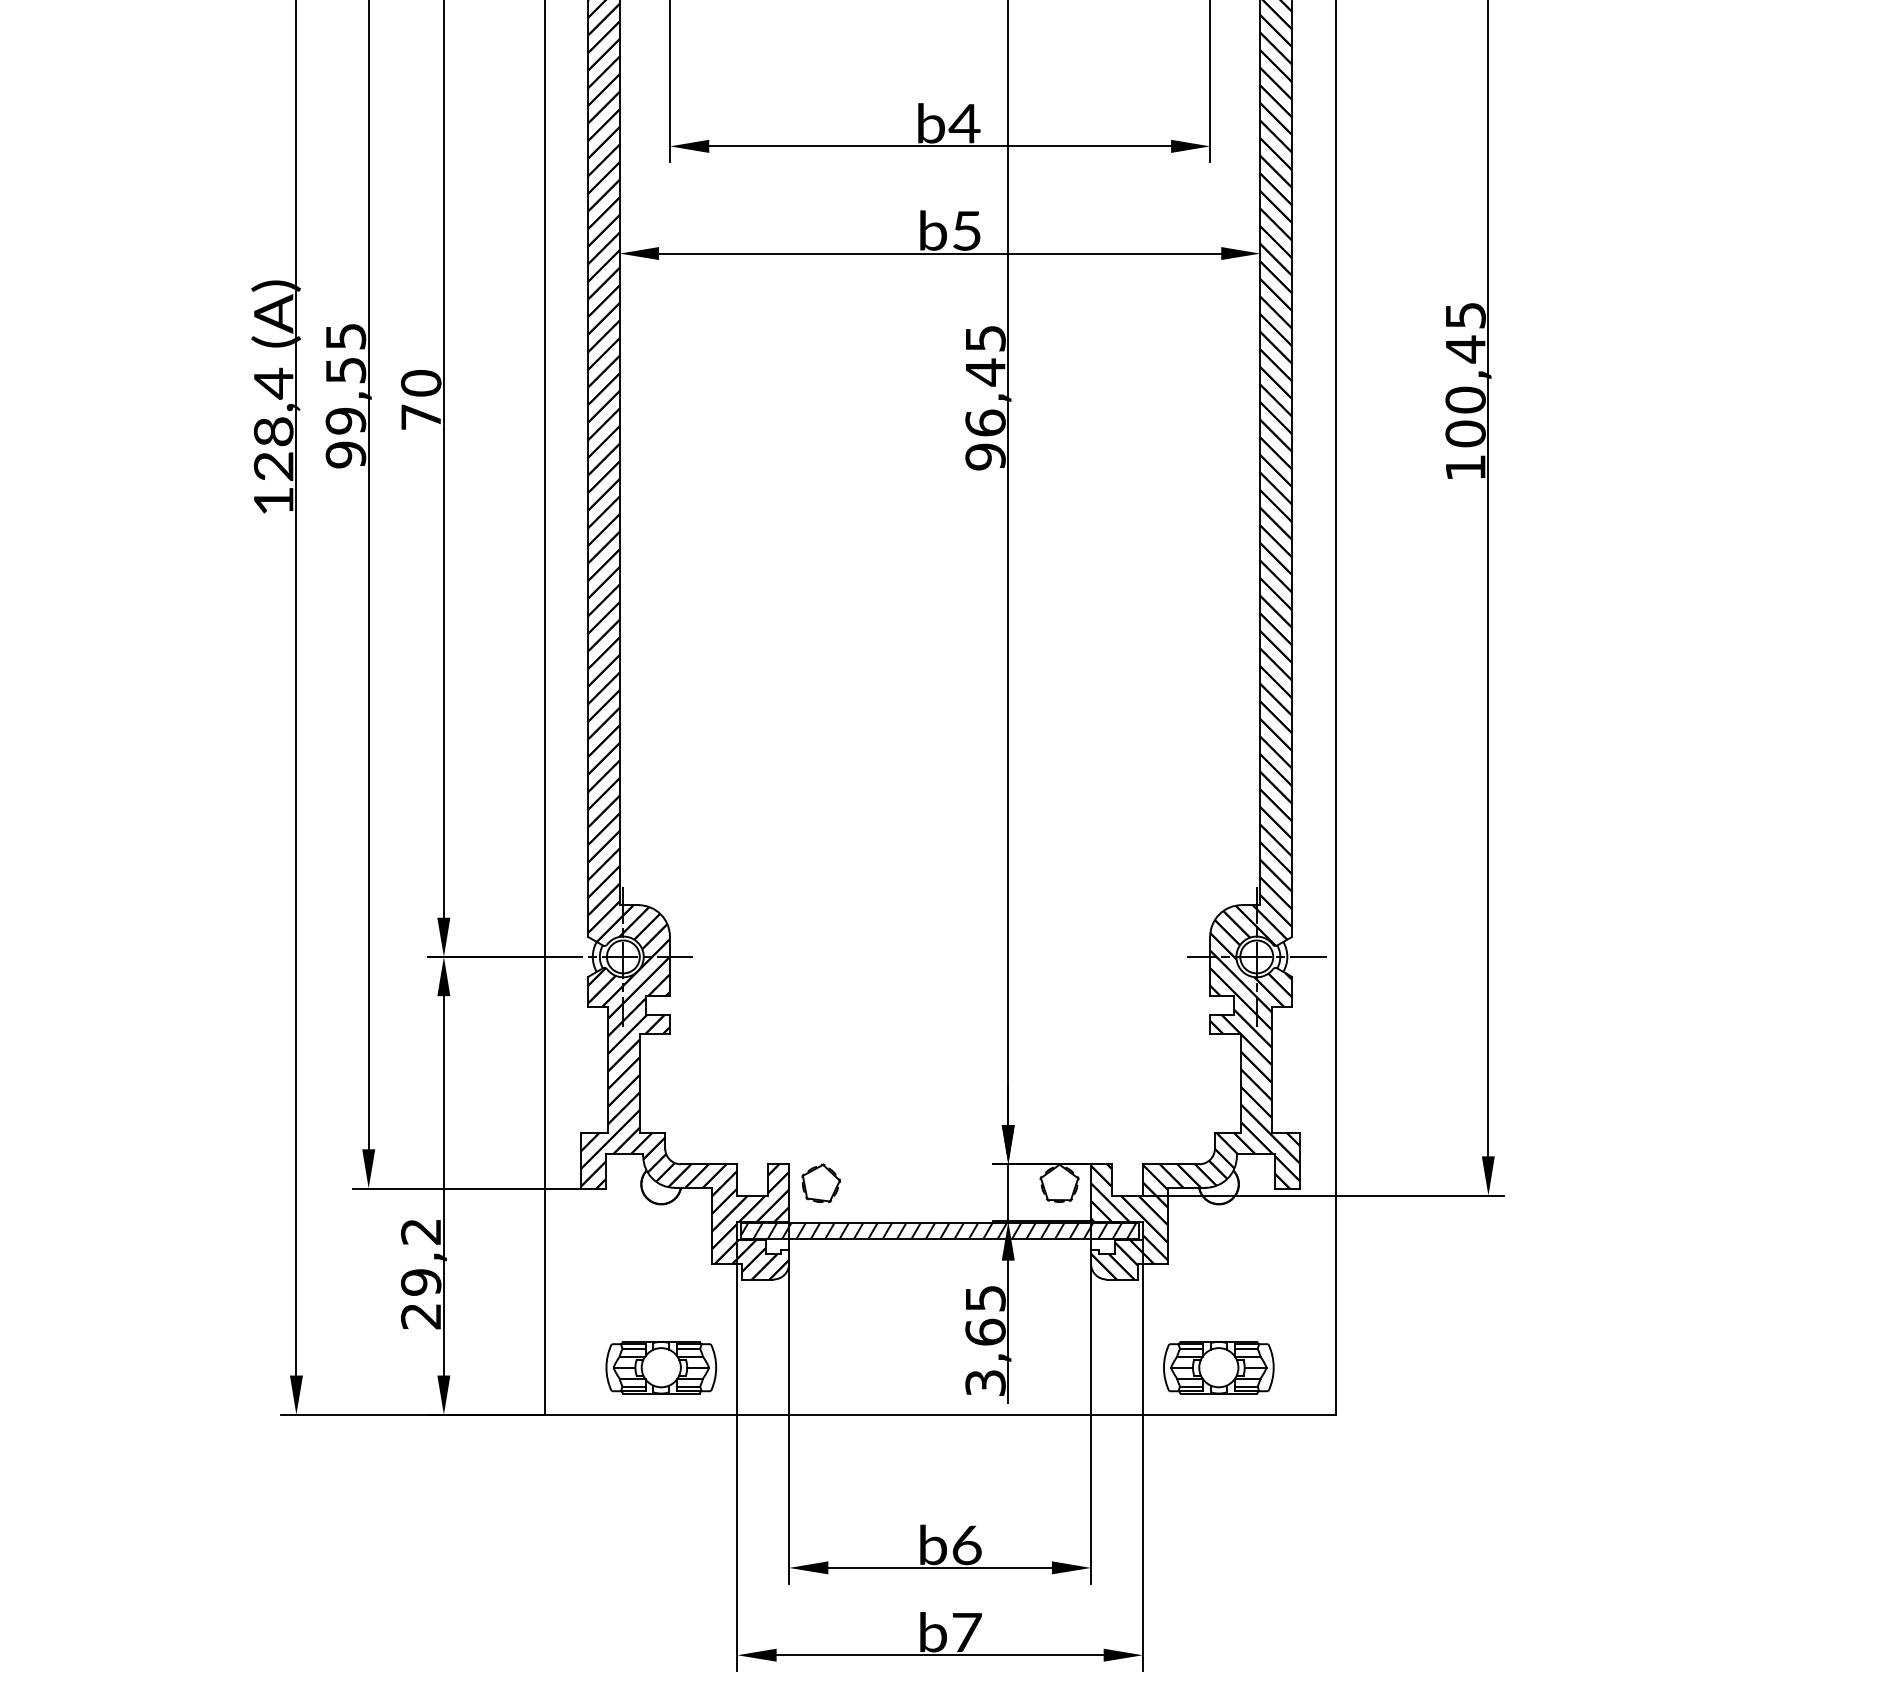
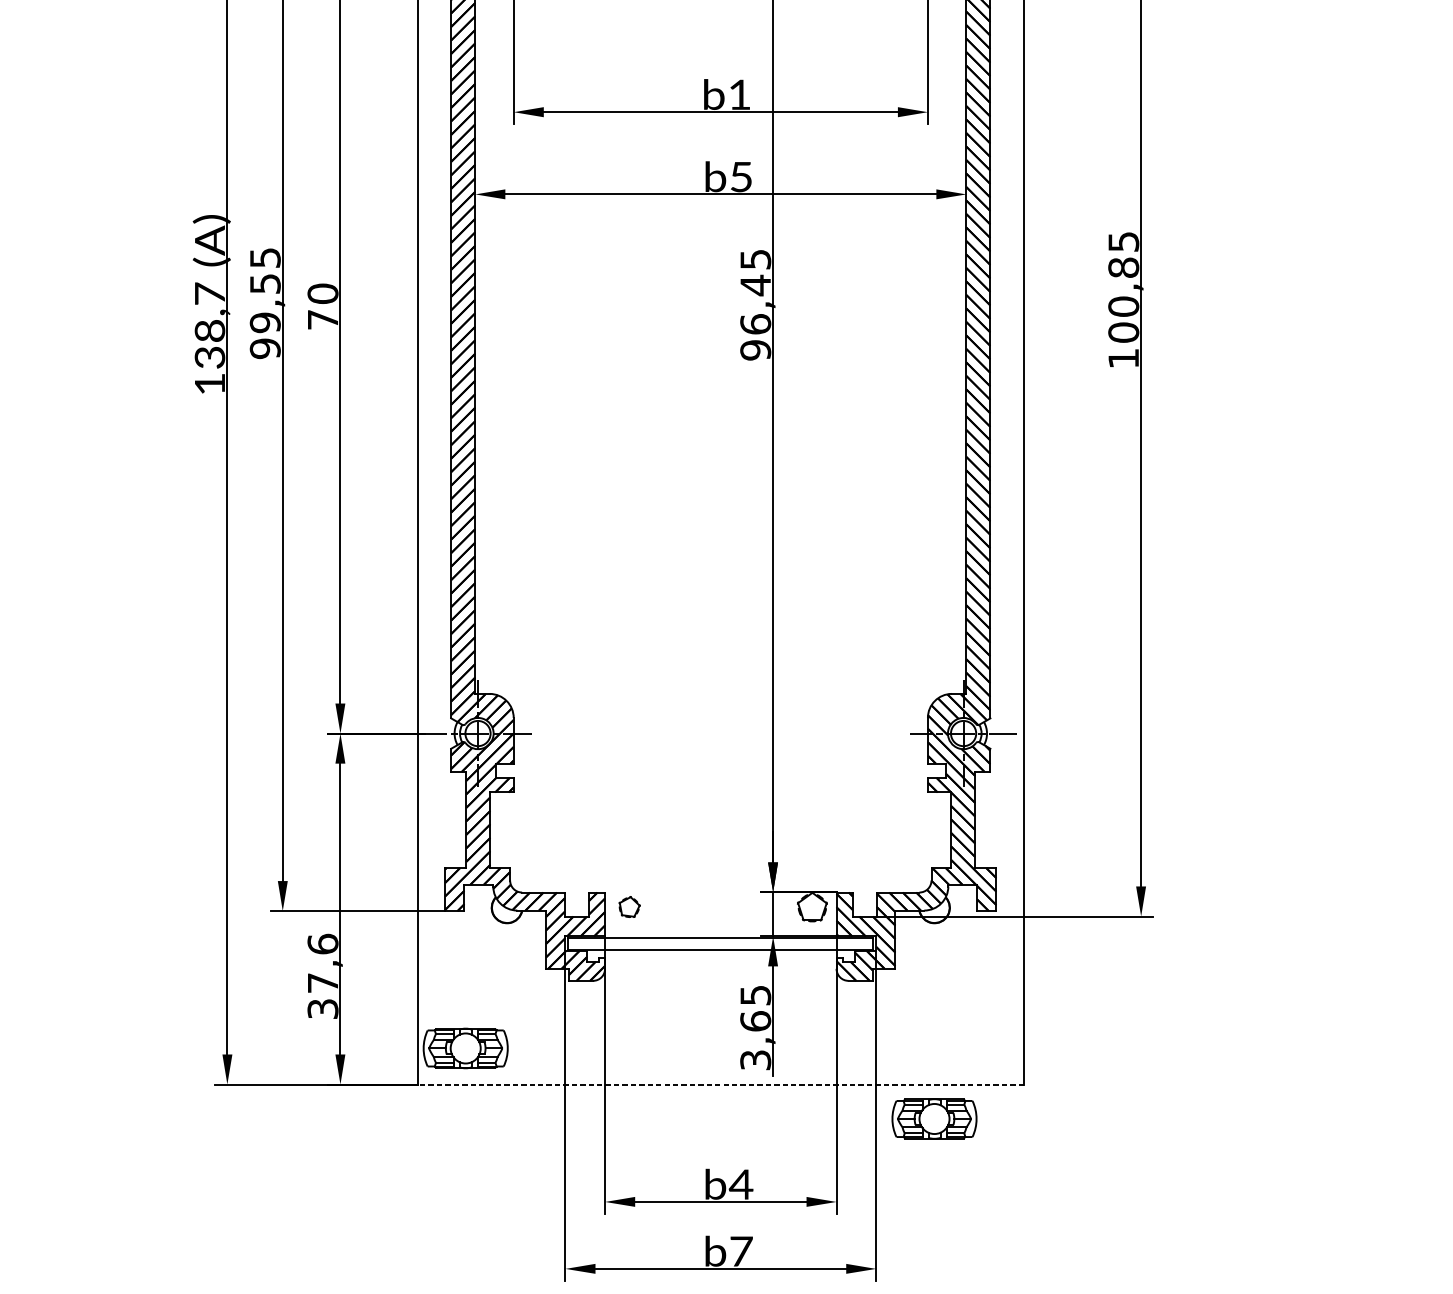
text: (964, 123) -> (739, 94), b4 -> b1
text: (1465, 349) -> (1123, 267), 100,45 -> 100,85
text: (273, 424) -> (209, 325), 128,4 -> 138,7
part: (820, 1182) -> (629, 906), size x0.7
hatch: (938, 1230) -> (719, 943), removed
text: (421, 1273) -> (323, 976), 29,2 -> 37,6
part: (660, 1367) -> (465, 1048), moved
part: (1218, 1367) -> (934, 1118), moved
line: (940, 1414) -> (721, 1084), solid -> dashed
text: (966, 1545) -> (741, 1184), b6 -> b4

